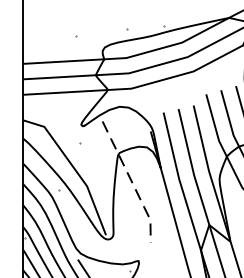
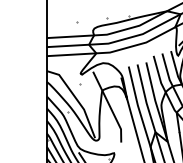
line: (132, 182) -> (110, 107), dashed -> solid

